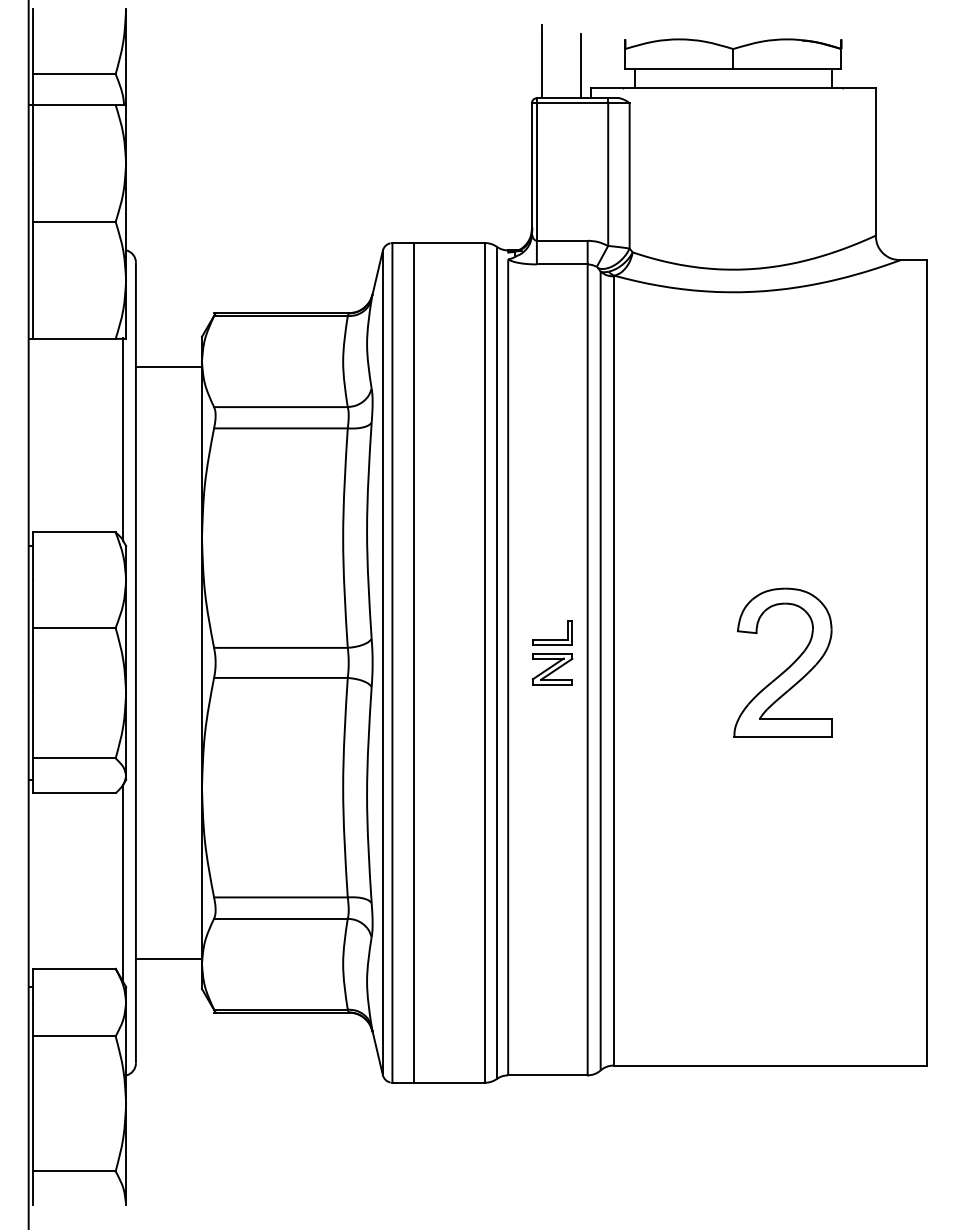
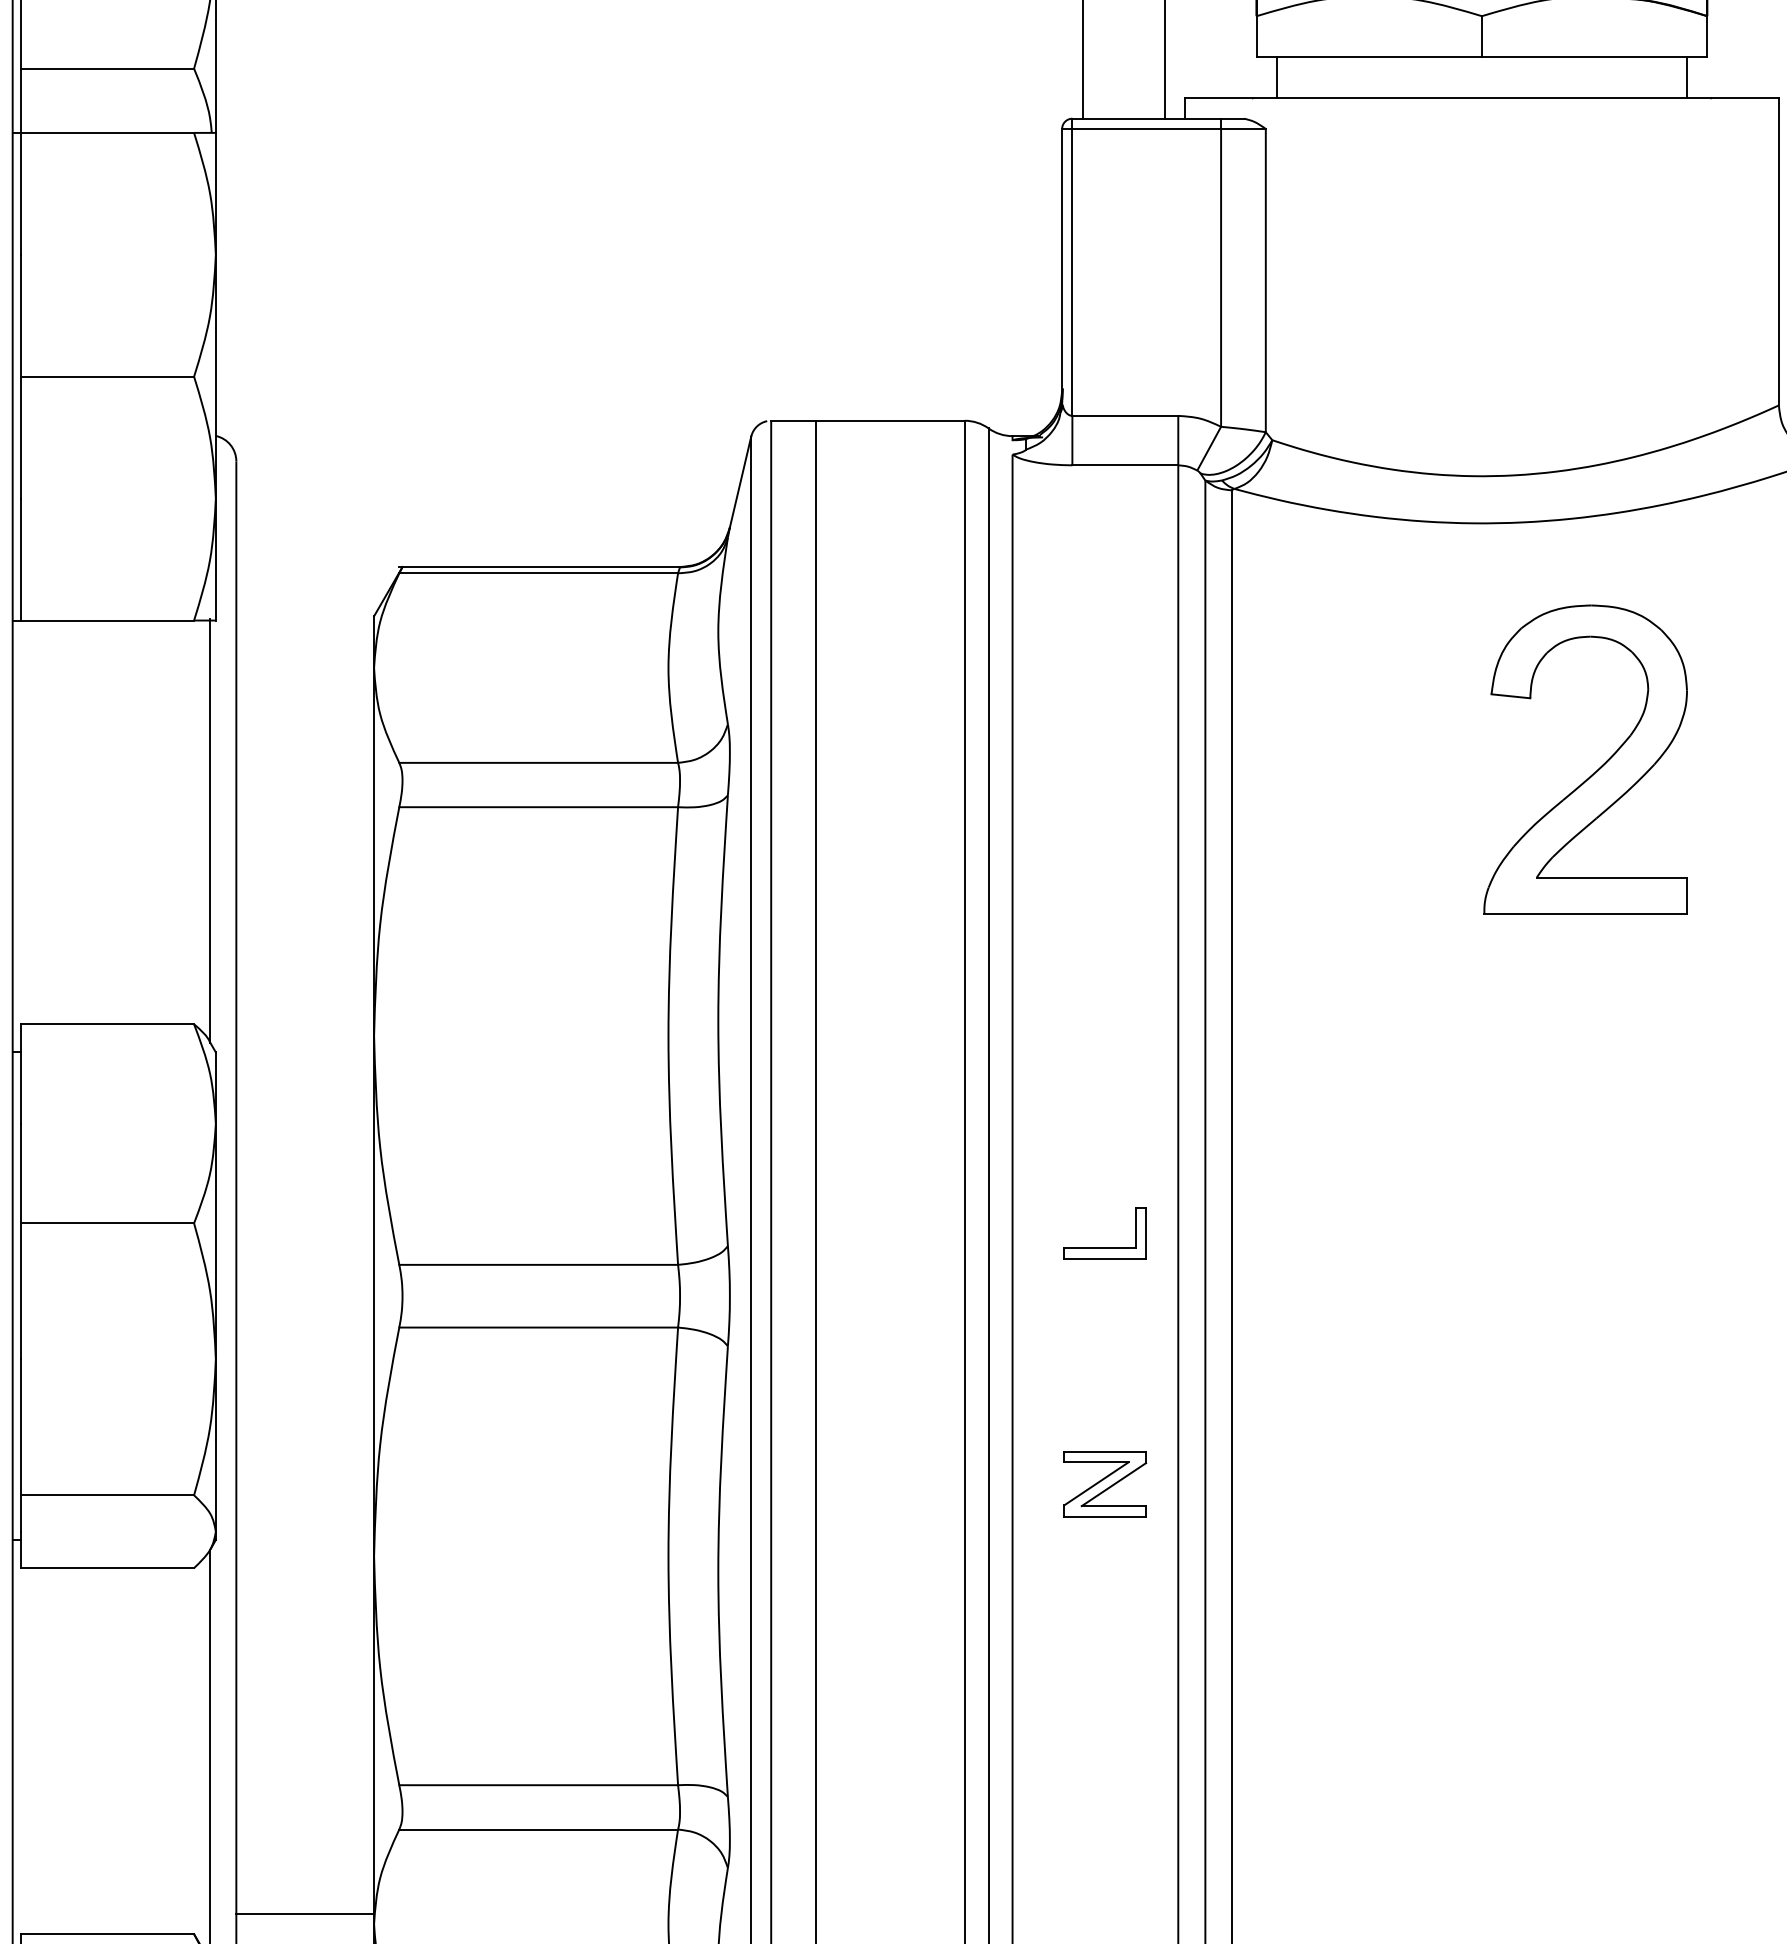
line: (168, 366) -> (304, 678), removed
part: (787, 667) -> (1594, 769), moved
part: (552, 669) -> (1104, 1485), moved

